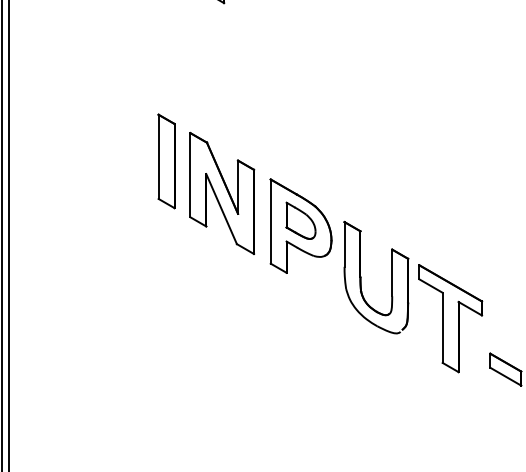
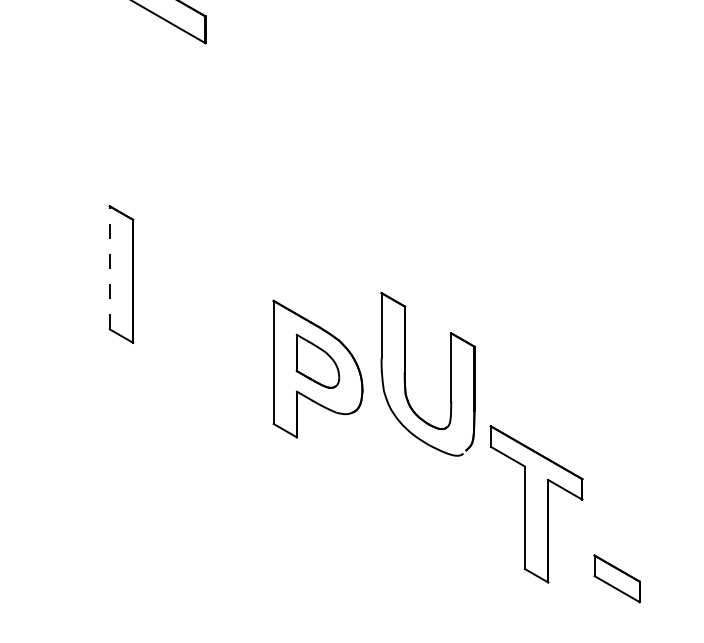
line: (158, 156) -> (109, 267), solid -> dashed
part: (222, 192) -> (203, 319), removed
part: (361, 277) -> (406, 374), moved

